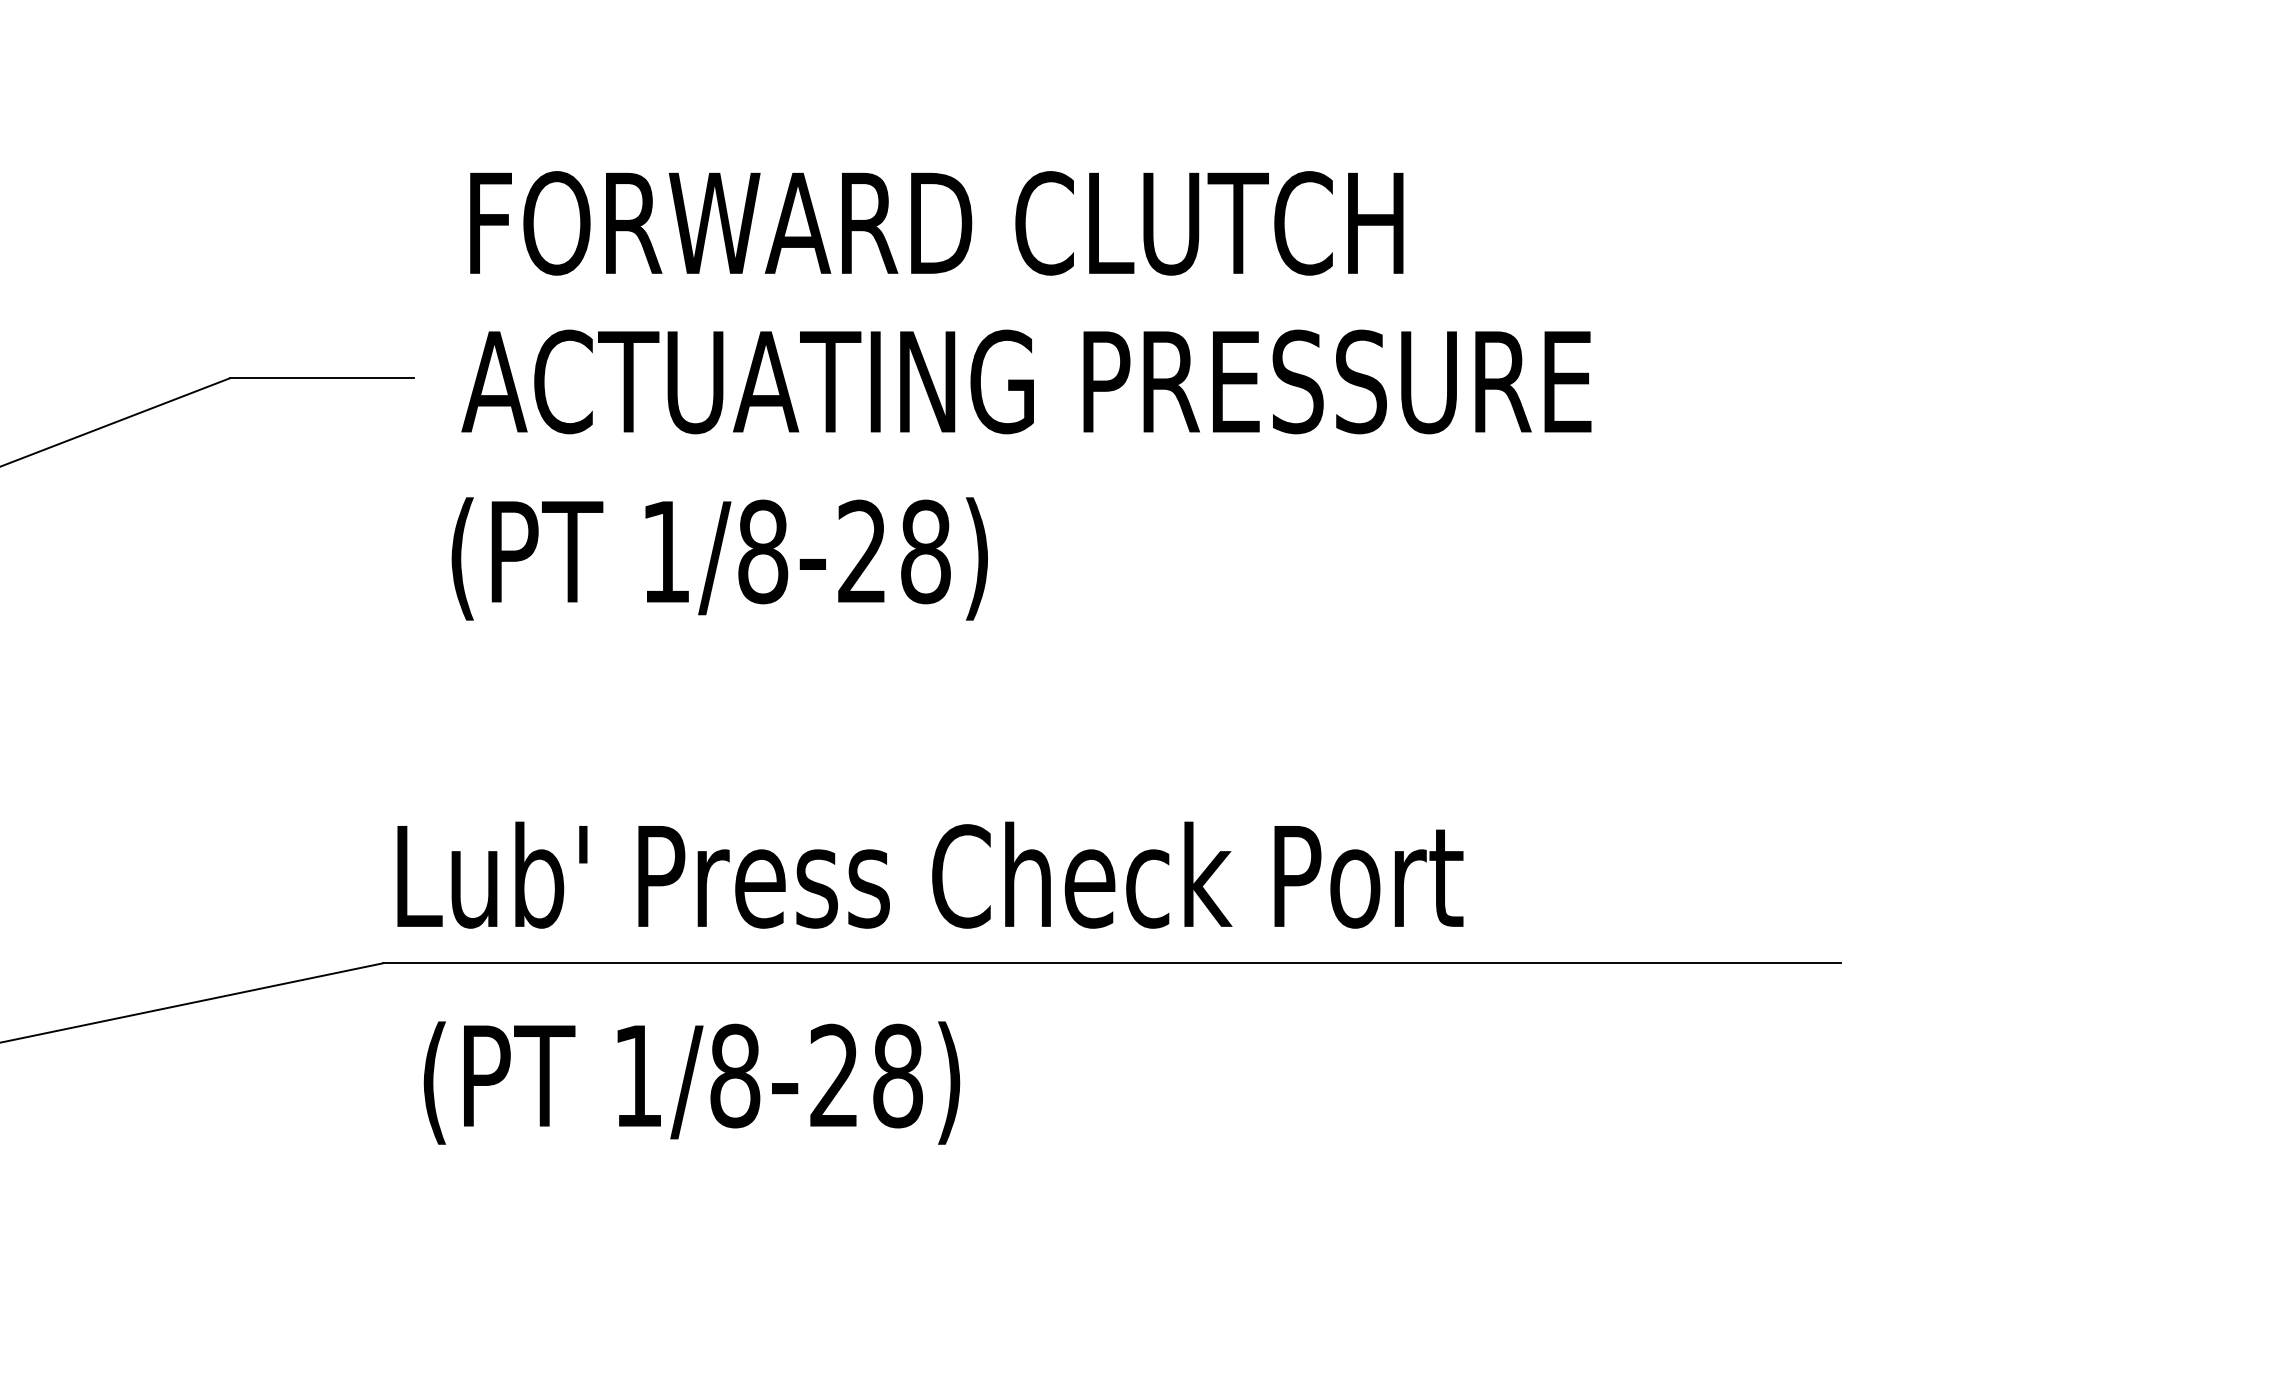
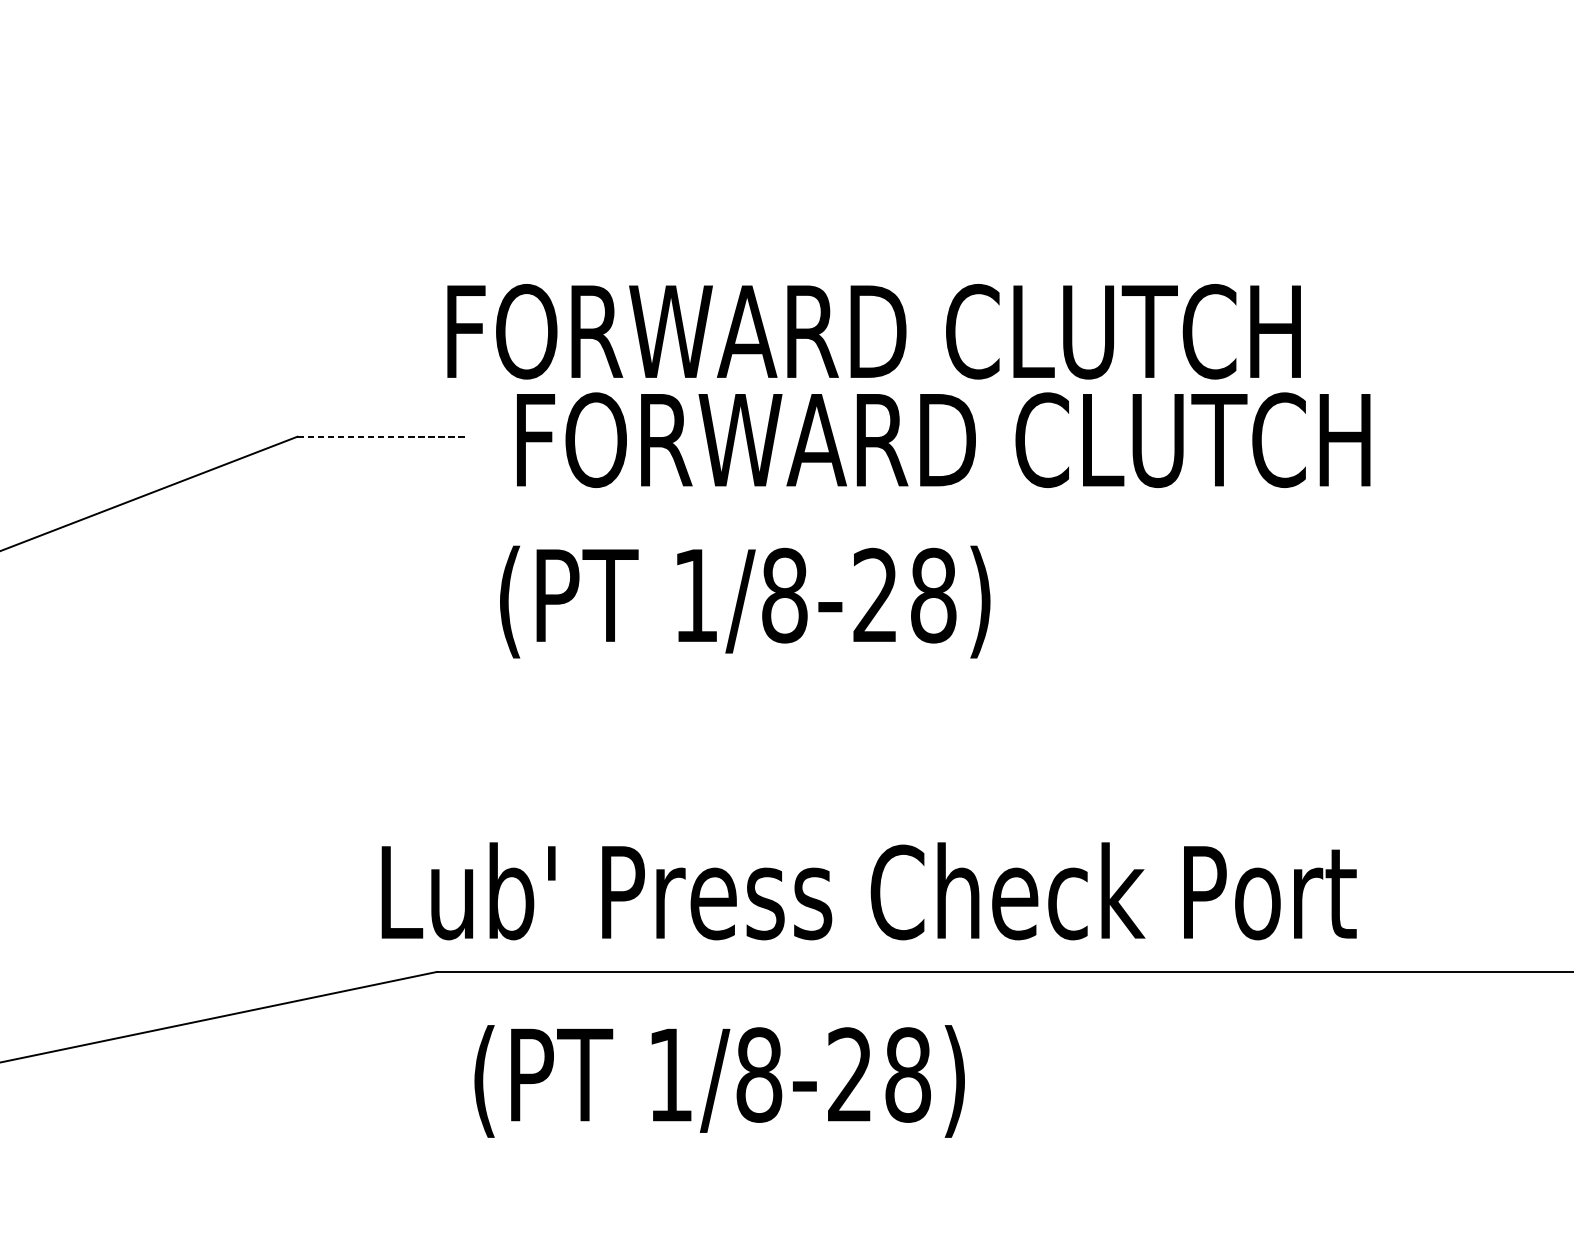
text: (936, 223) -> (873, 331), moved
line: (322, 378) -> (381, 437), solid -> dashed
text: (1026, 381) -> (1025, 439), ACTUATING PRESSURE -> FORWARD CLUTCH
text: (930, 874) -> (869, 890), moved

